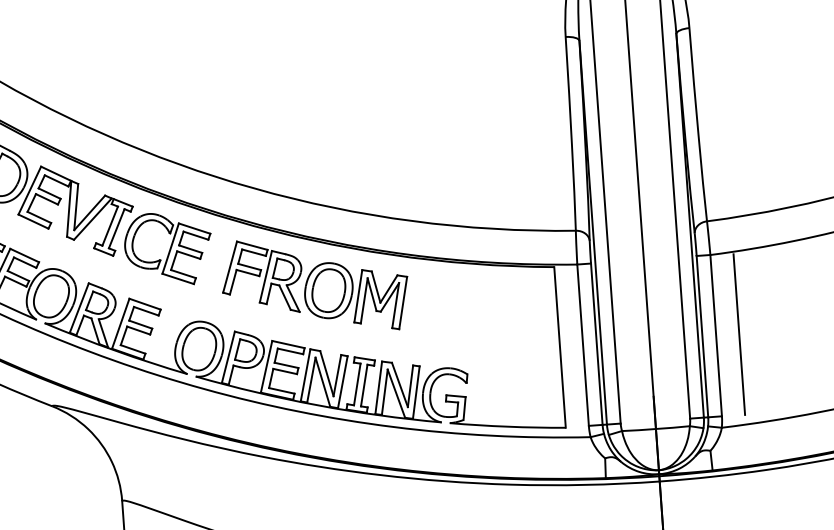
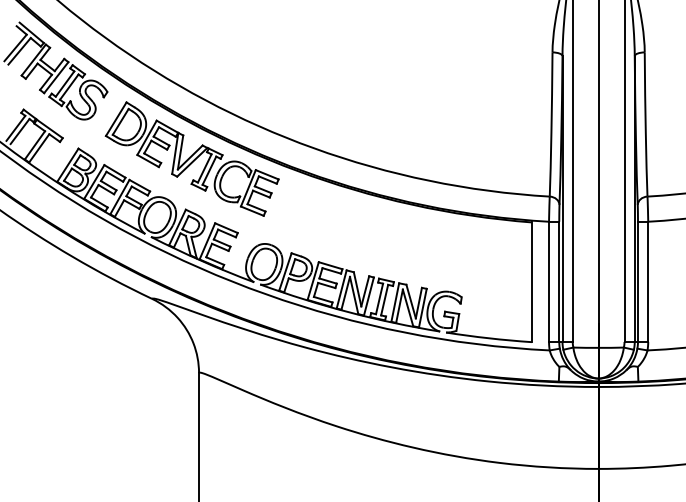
part: (315, 285) -> (353, 223), removed
line: (739, 334) -> (665, 282), removed

